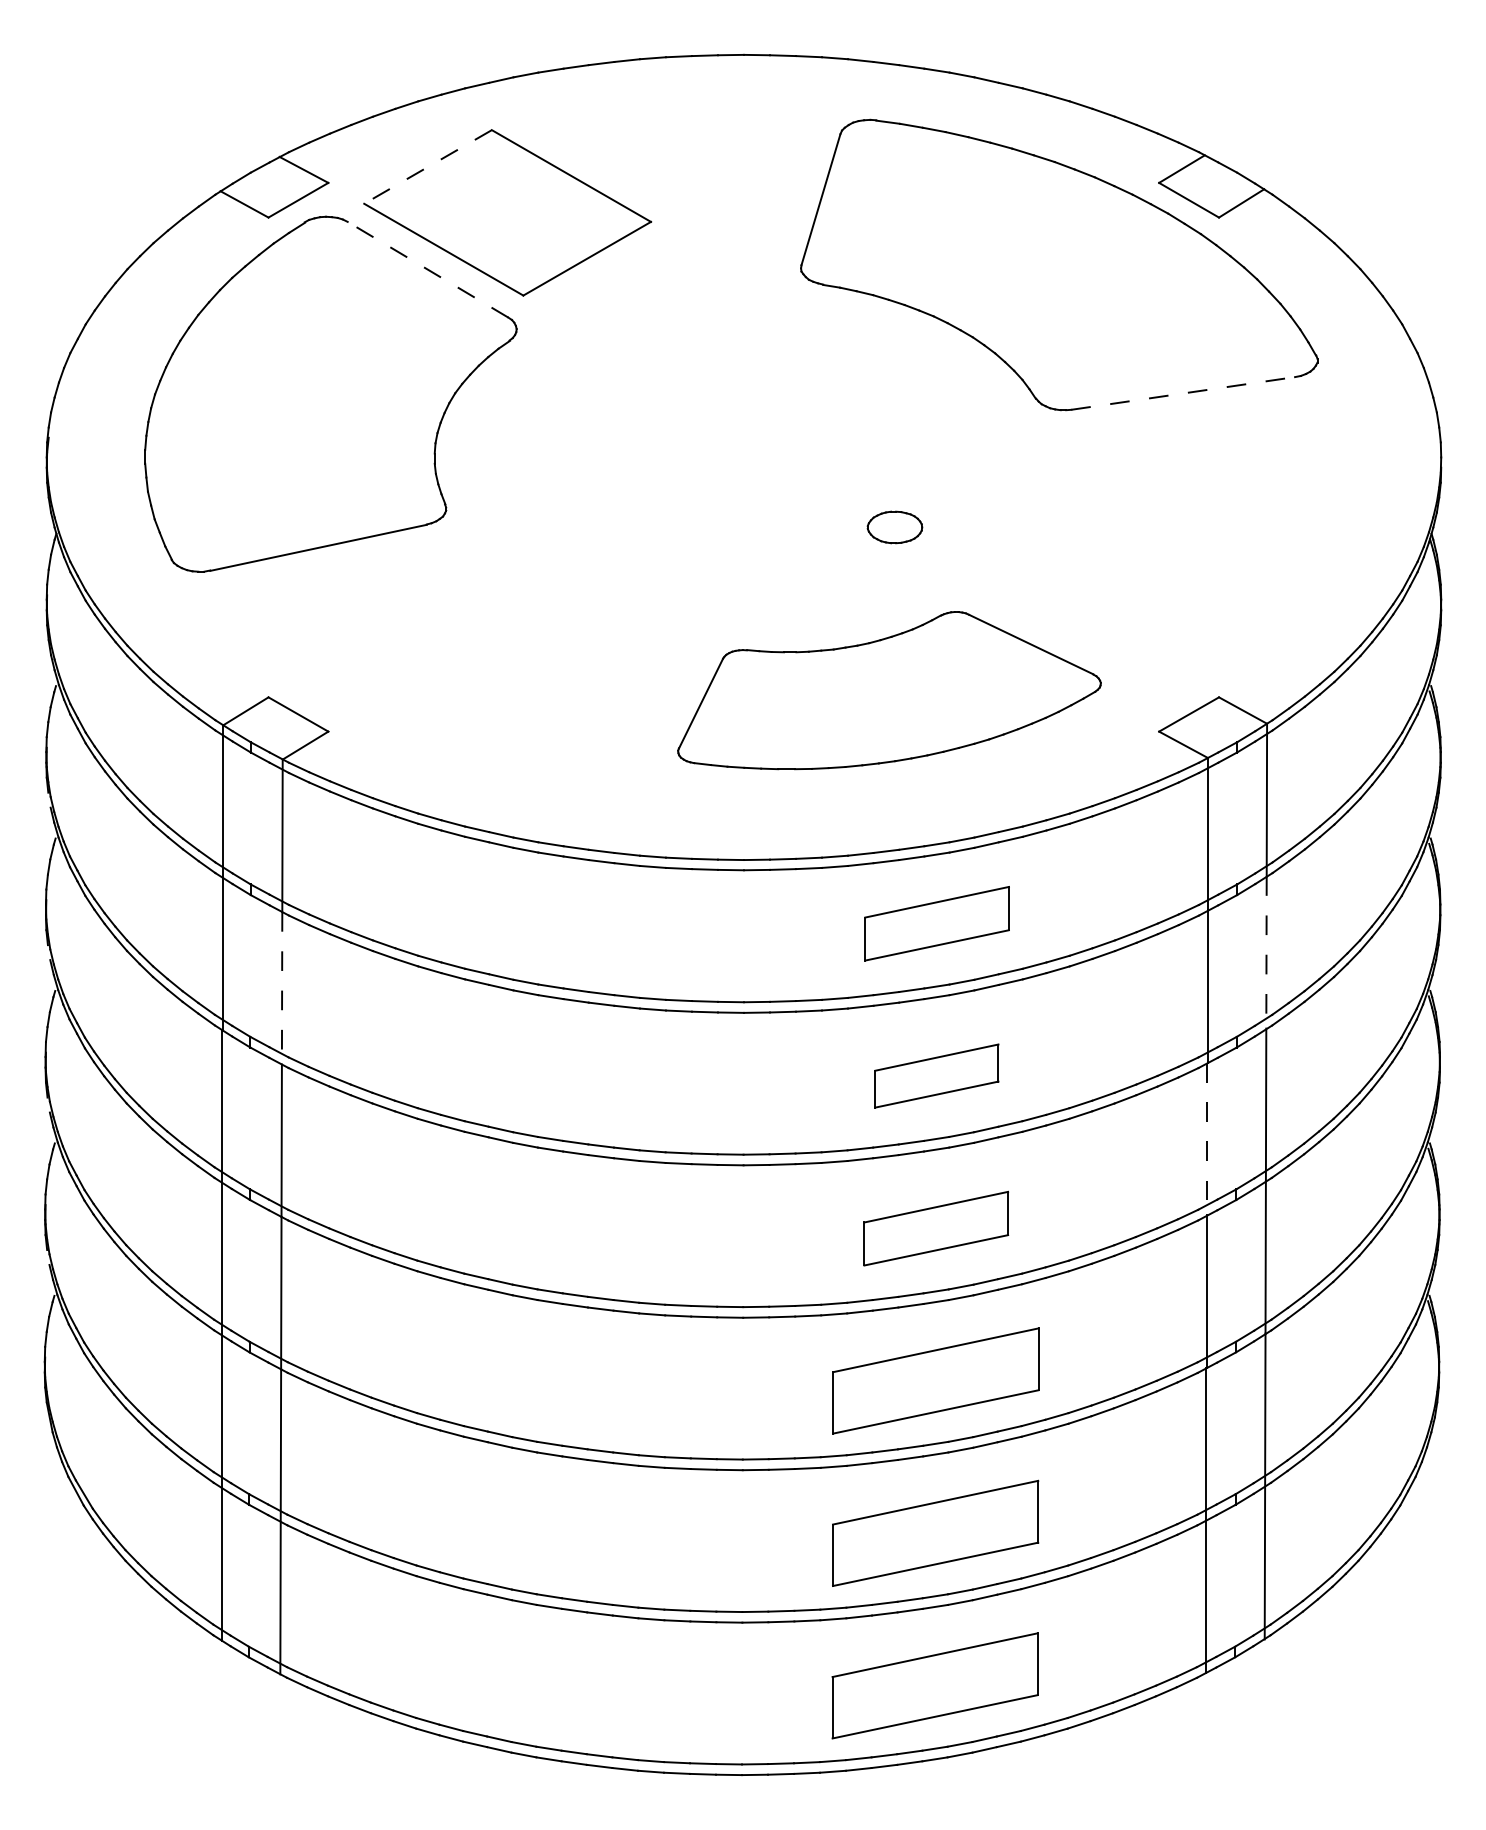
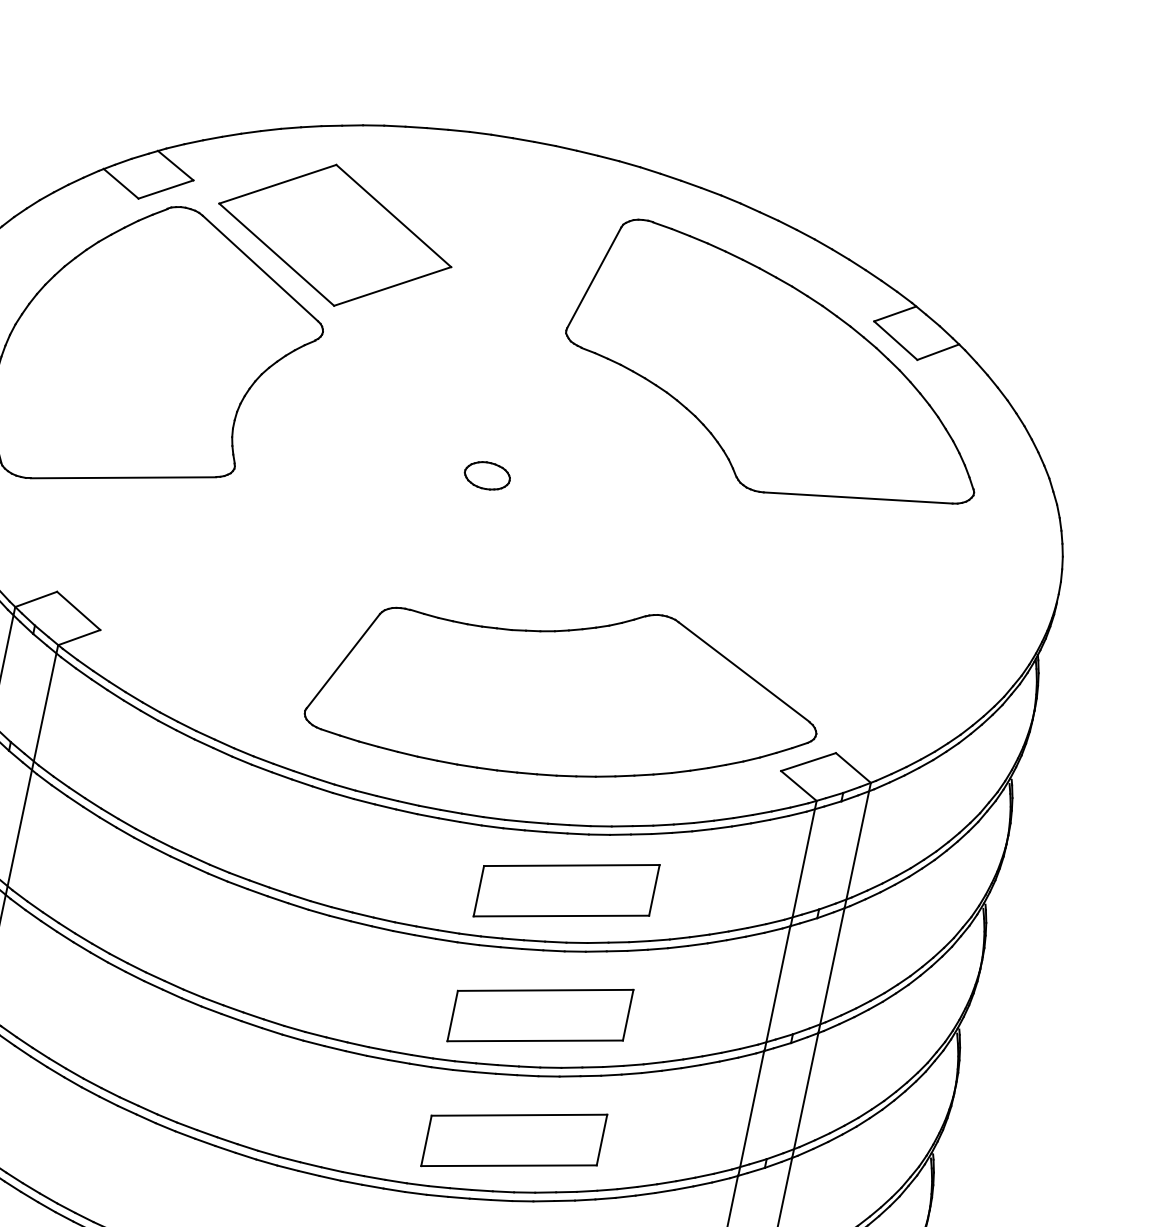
line: (428, 166) -> (278, 183), dashed -> solid
line: (428, 269) -> (260, 268), dashed -> solid
line: (1183, 393) -> (858, 498), dashed -> solid
part: (894, 527) -> (487, 475), moved
part: (889, 690) -> (567, 691), size x1.43
part: (936, 923) -> (566, 890), size x1.43
line: (1266, 953) -> (831, 971), dashed -> solid
line: (282, 988) -> (19, 832), dashed -> solid
part: (936, 1075) -> (540, 1015), size x1.67
line: (1207, 1139) -> (751, 1113), dashed -> solid
part: (935, 1228) -> (513, 1140), size x1.43

